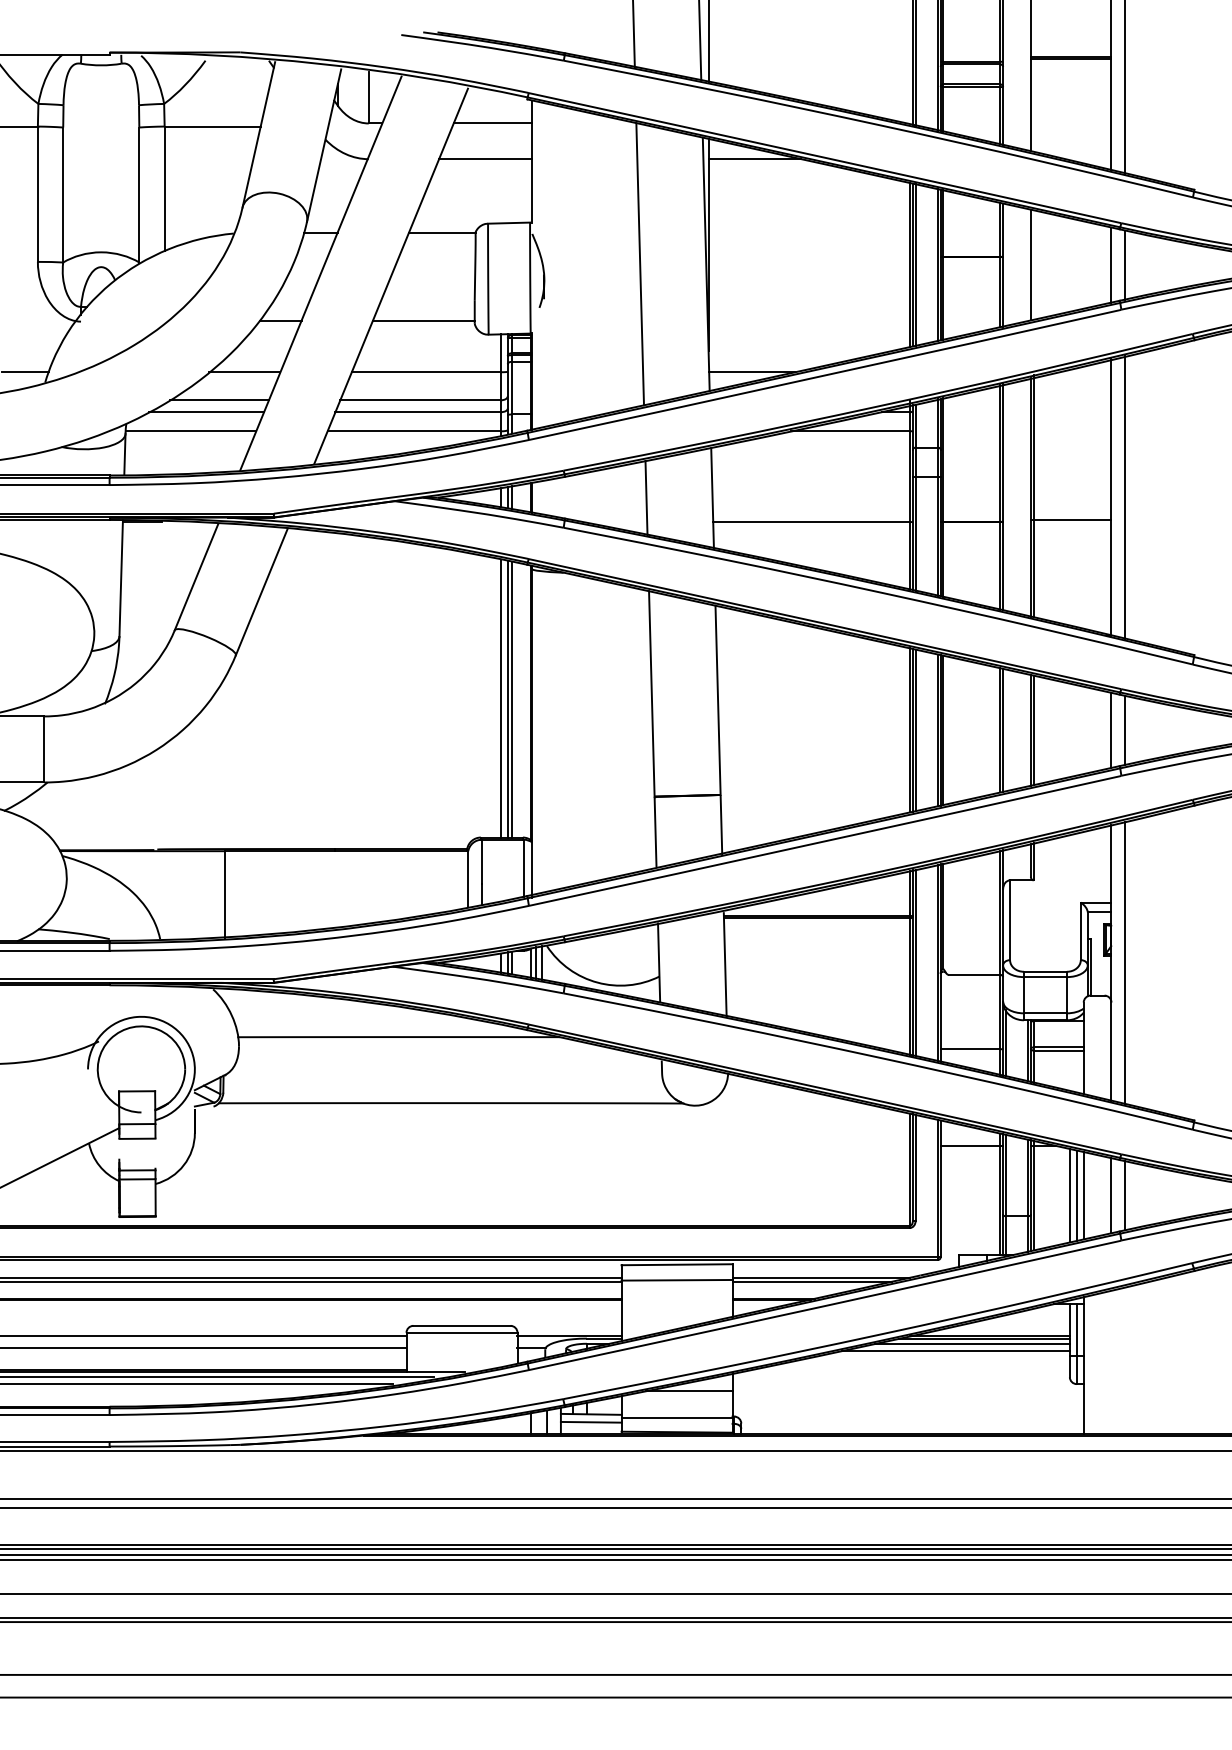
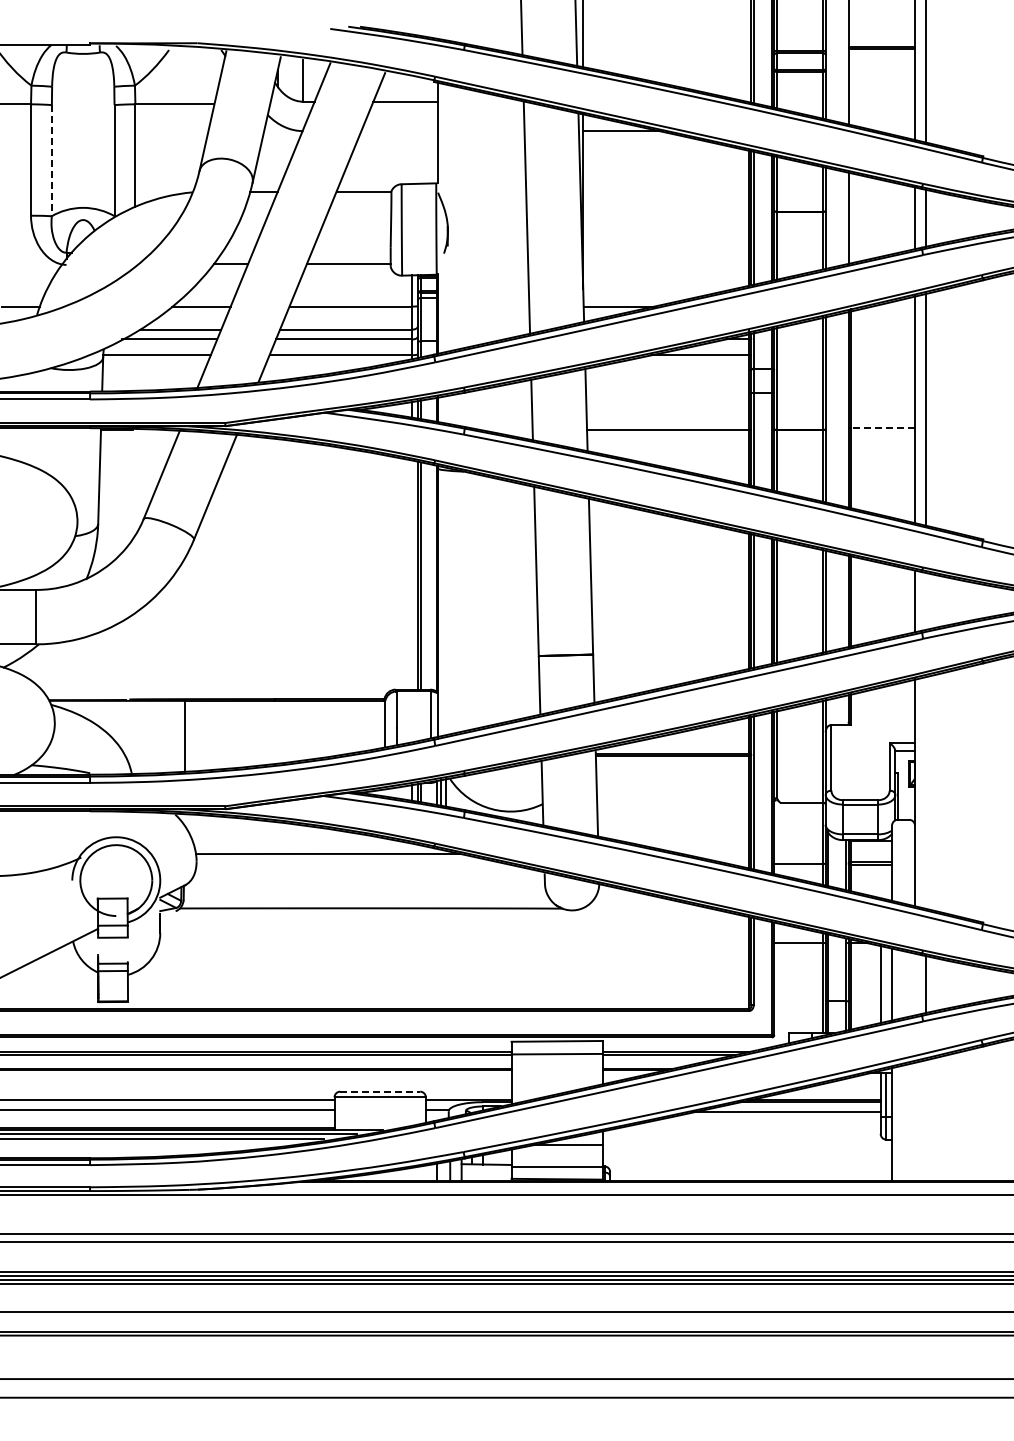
line: (485, 159) -> (399, 131), removed
line: (62, 194) -> (51, 160), solid -> dashed
line: (1072, 520) -> (882, 428), solid -> dashed
line: (501, 698) -> (412, 575), removed
line: (1125, 730) -> (926, 601), removed
line: (1125, 962) -> (926, 792), removed
line: (1076, 1195) -> (886, 984), removed
line: (1110, 1195) -> (914, 984), removed
line: (462, 1325) -> (380, 1091), solid -> dashed
line: (971, 1343) -> (799, 1106), removed
line: (591, 1421) -> (486, 1170), removed

